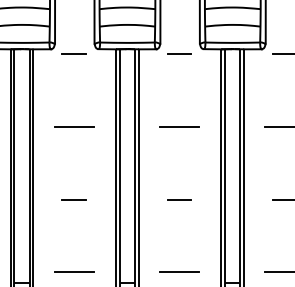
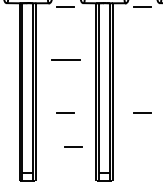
line: (178, 126) -> (141, 59), removed
line: (84, 247) -> (73, 147), added
line: (73, 272) -> (65, 165), removed
line: (178, 272) -> (141, 165), removed

